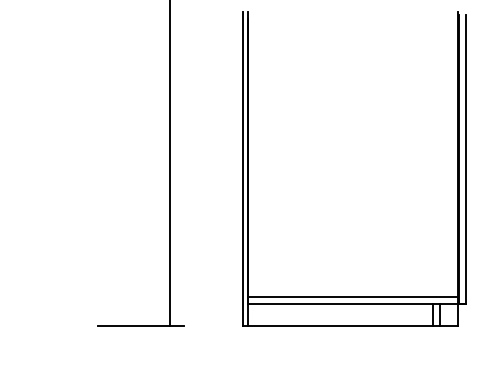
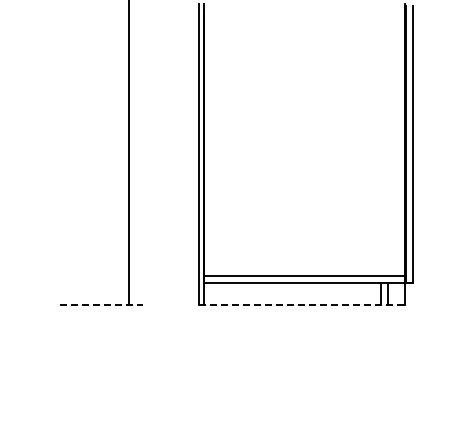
line: (141, 325) -> (101, 304), solid -> dashed
line: (350, 325) -> (302, 304), solid -> dashed

